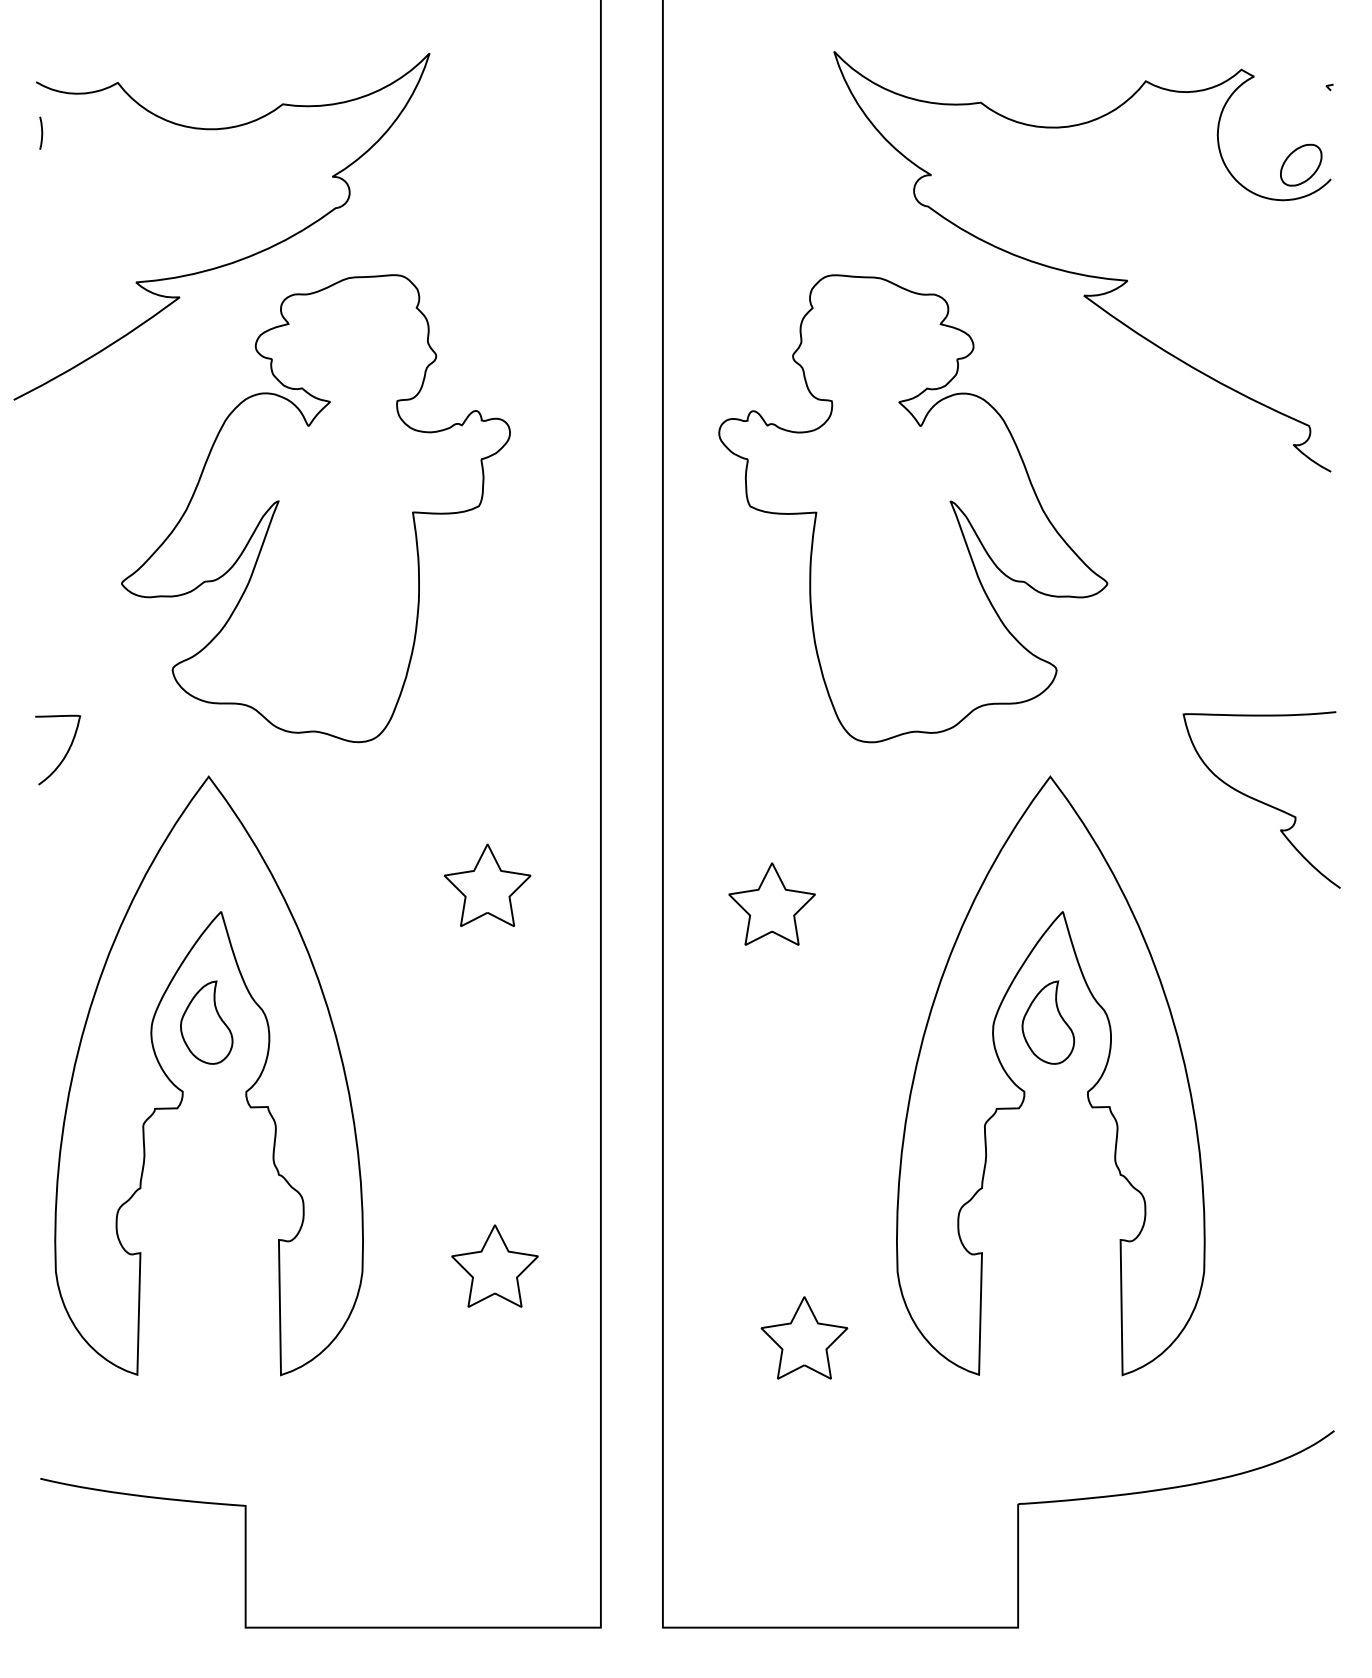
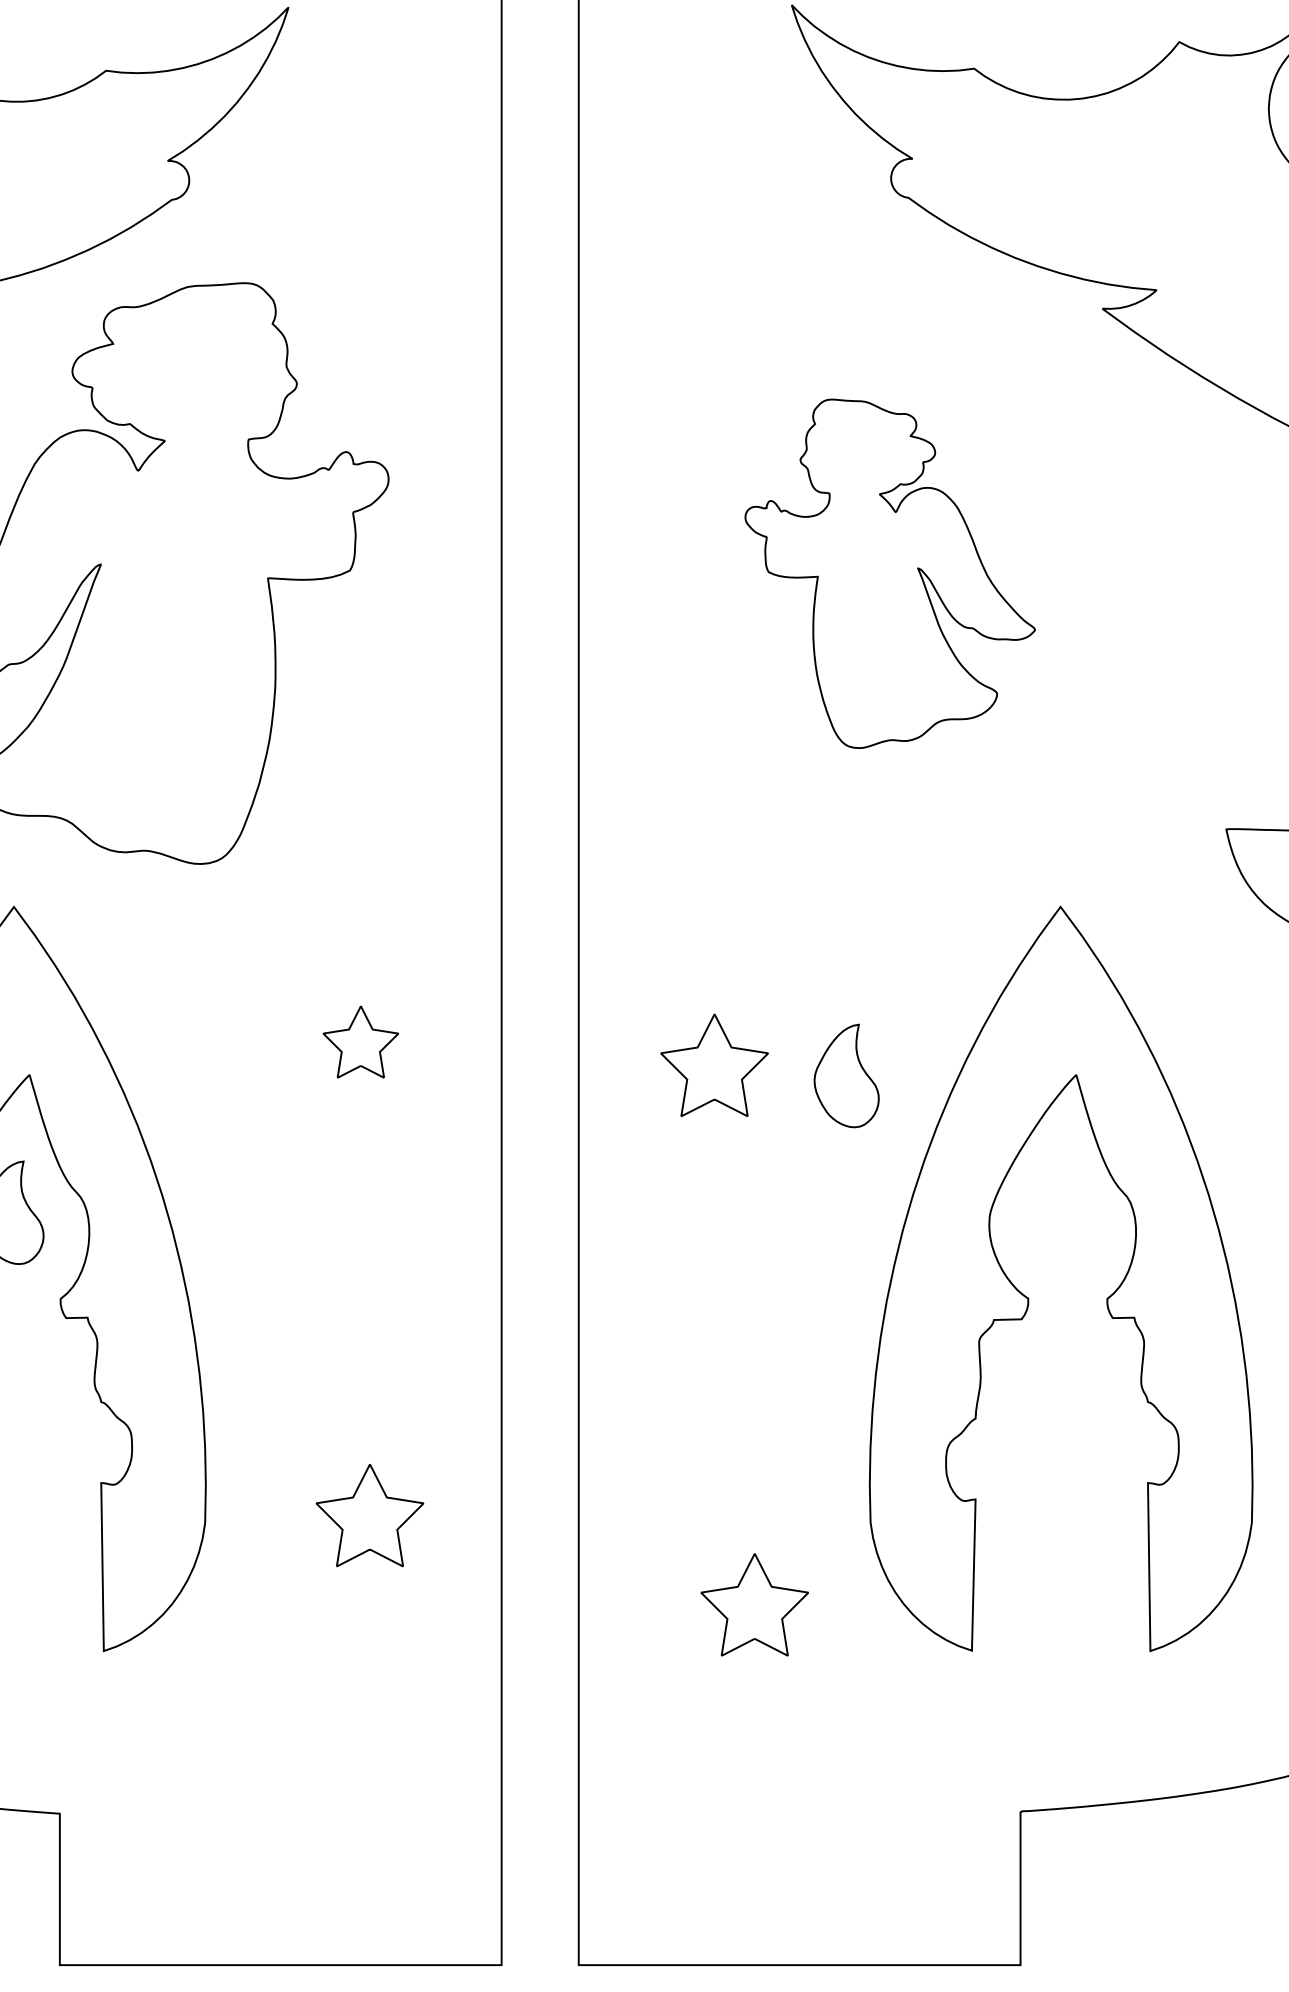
part: (913, 508) -> (890, 573), size x0.6
part: (487, 885) -> (360, 1042), size x0.7
part: (1048, 1022) -> (846, 1075), moved

